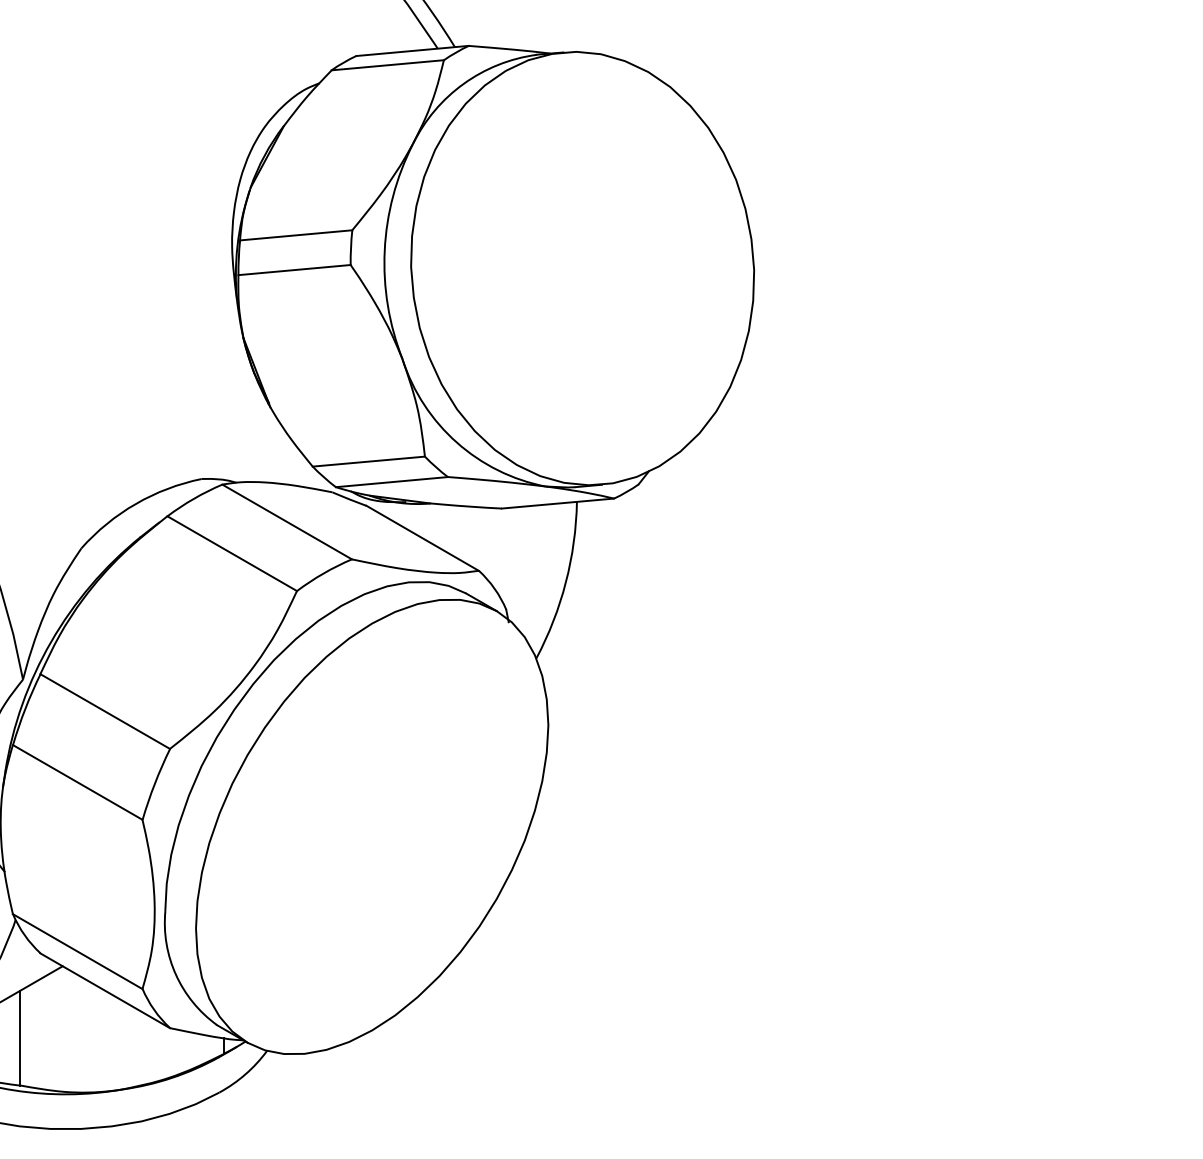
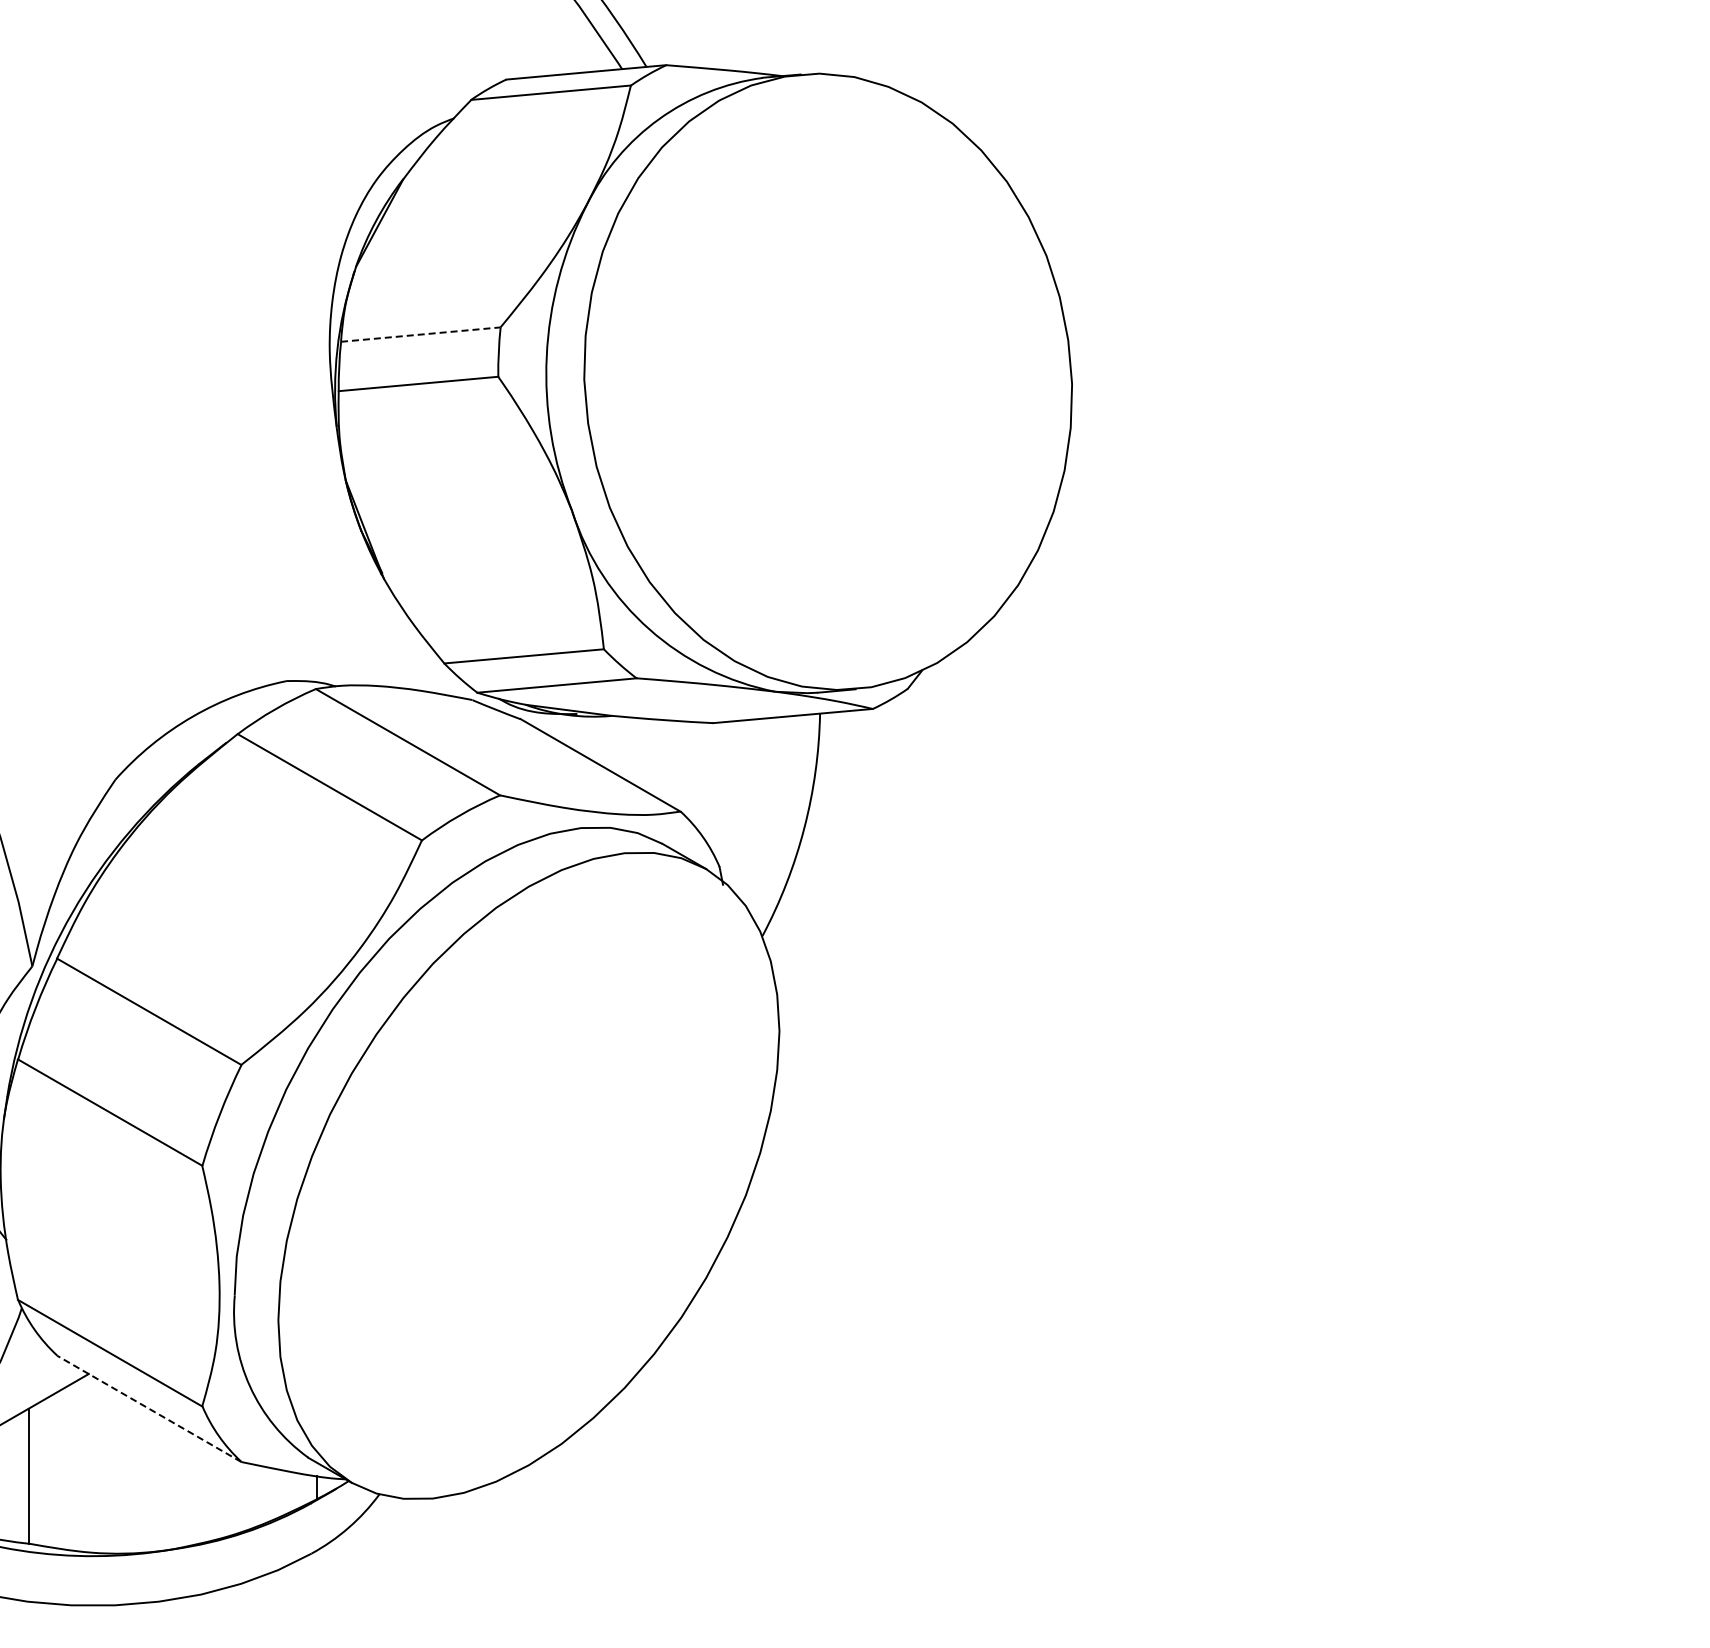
line: (296, 235) -> (421, 334), solid -> dashed
line: (104, 990) -> (148, 1408), solid -> dashed

